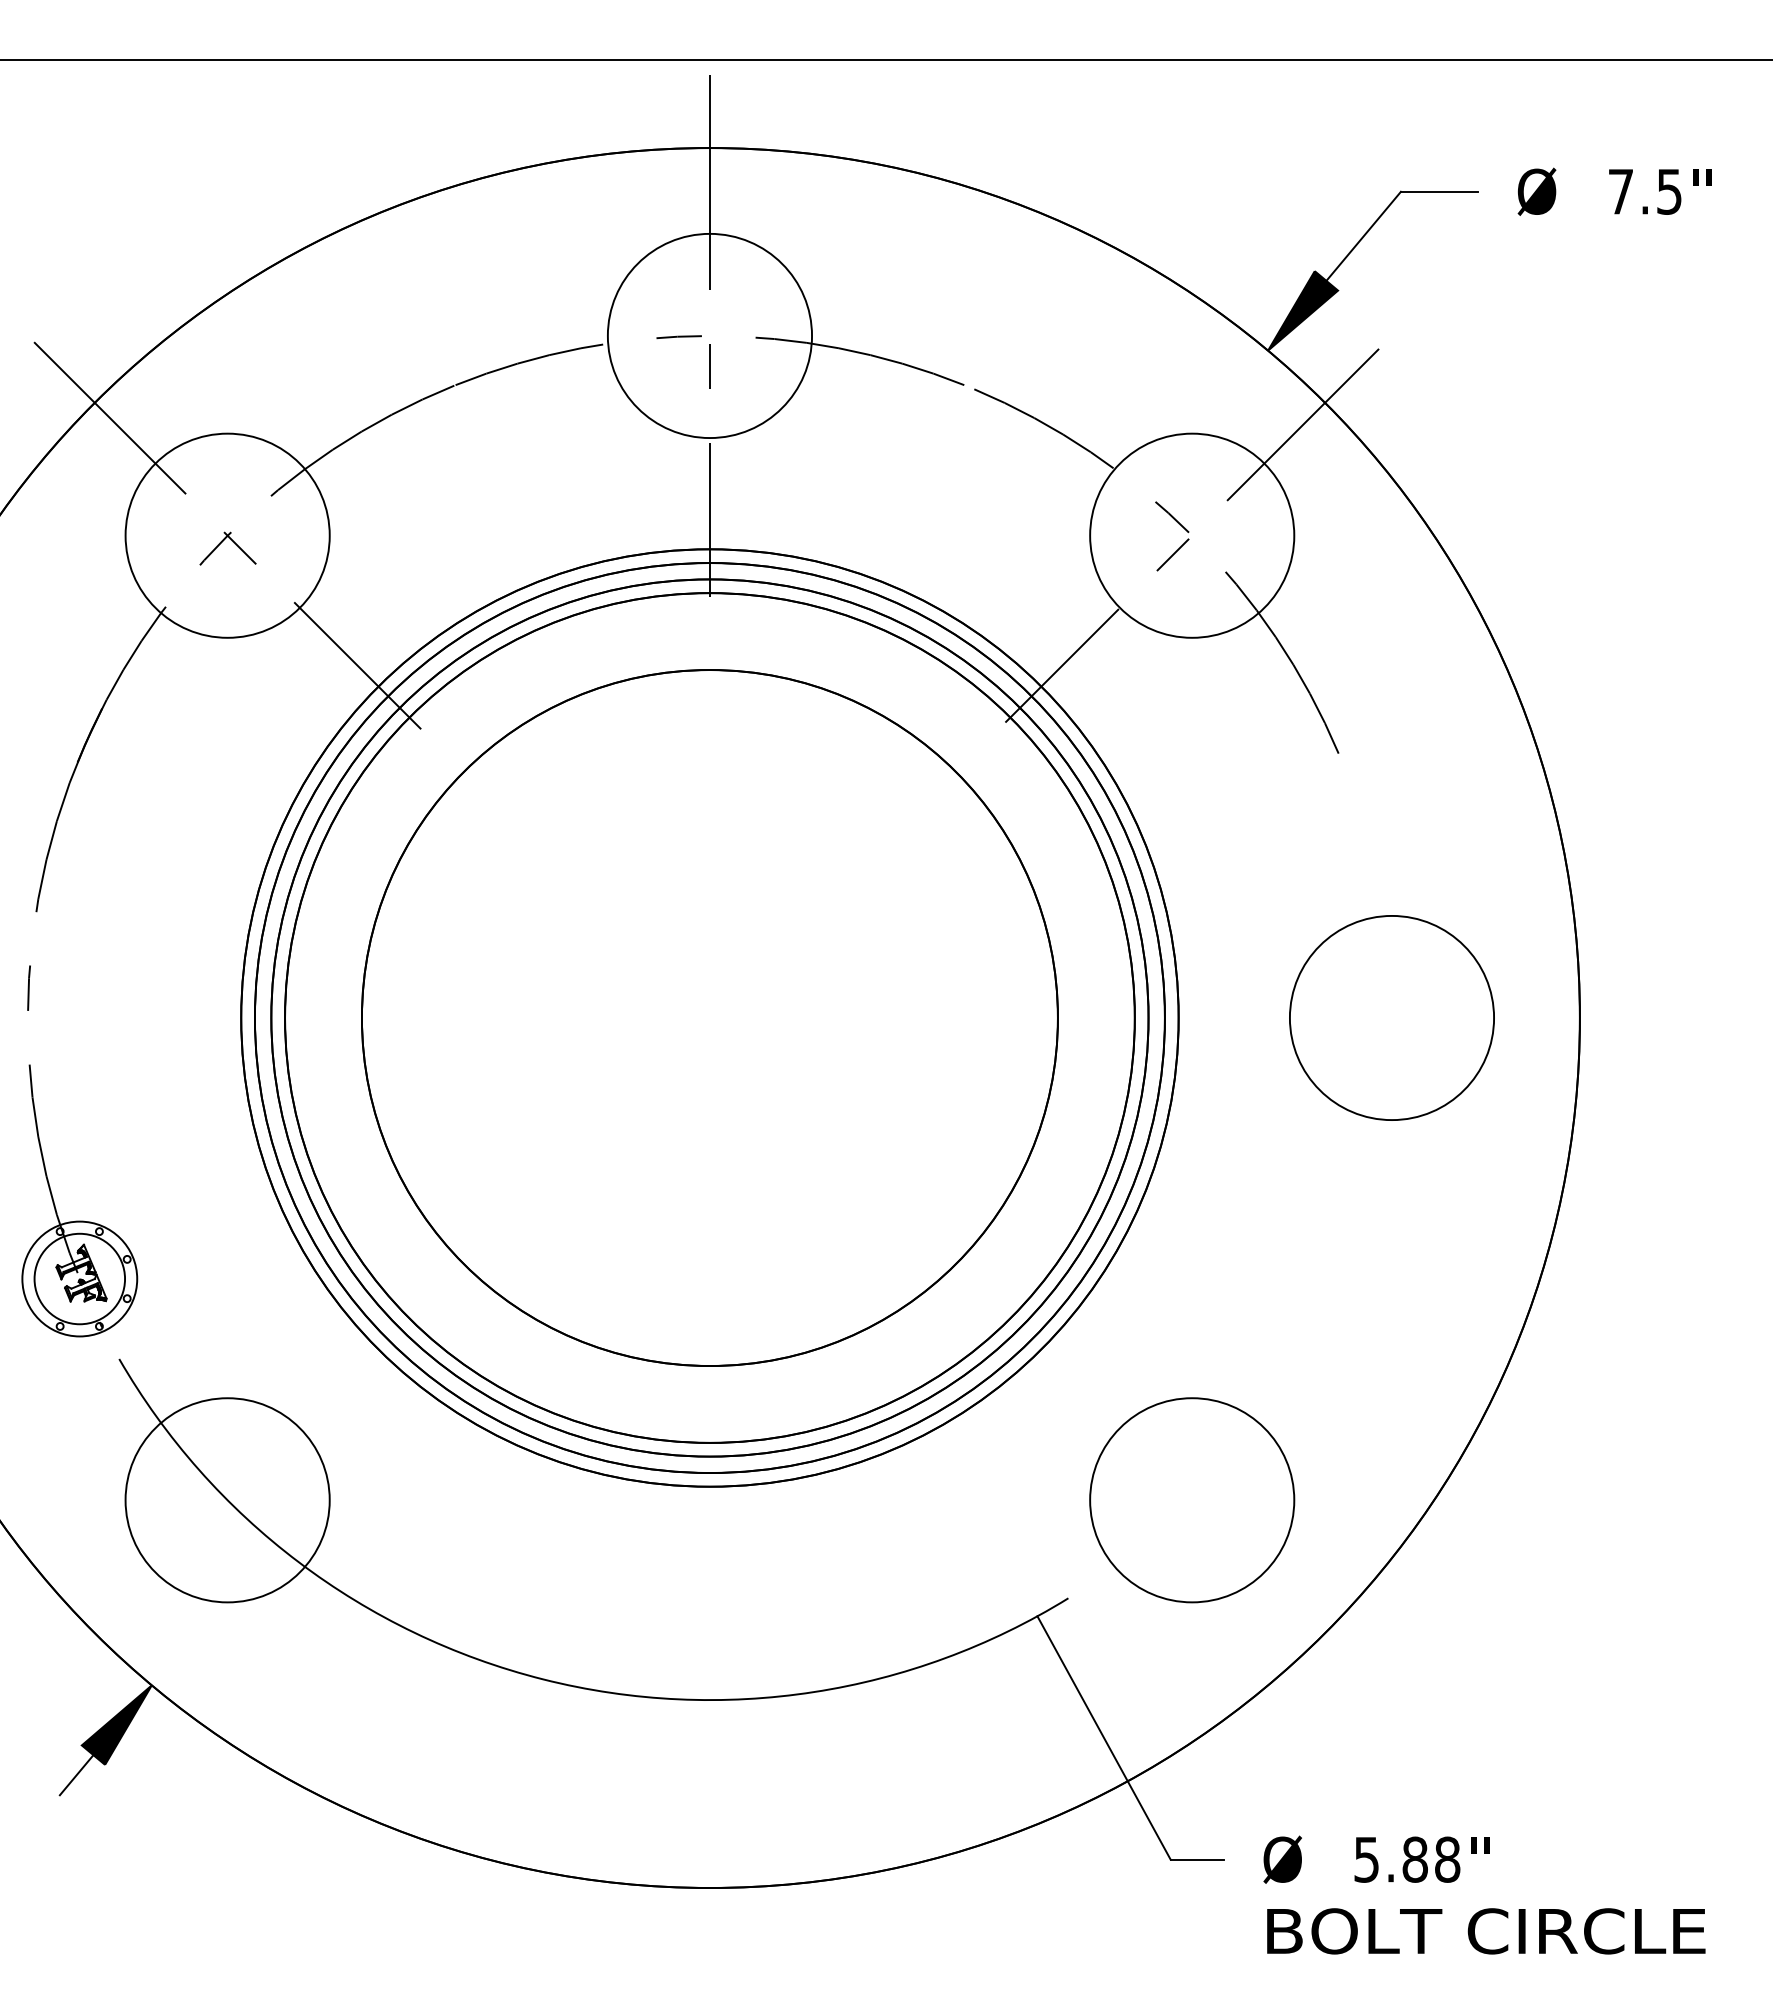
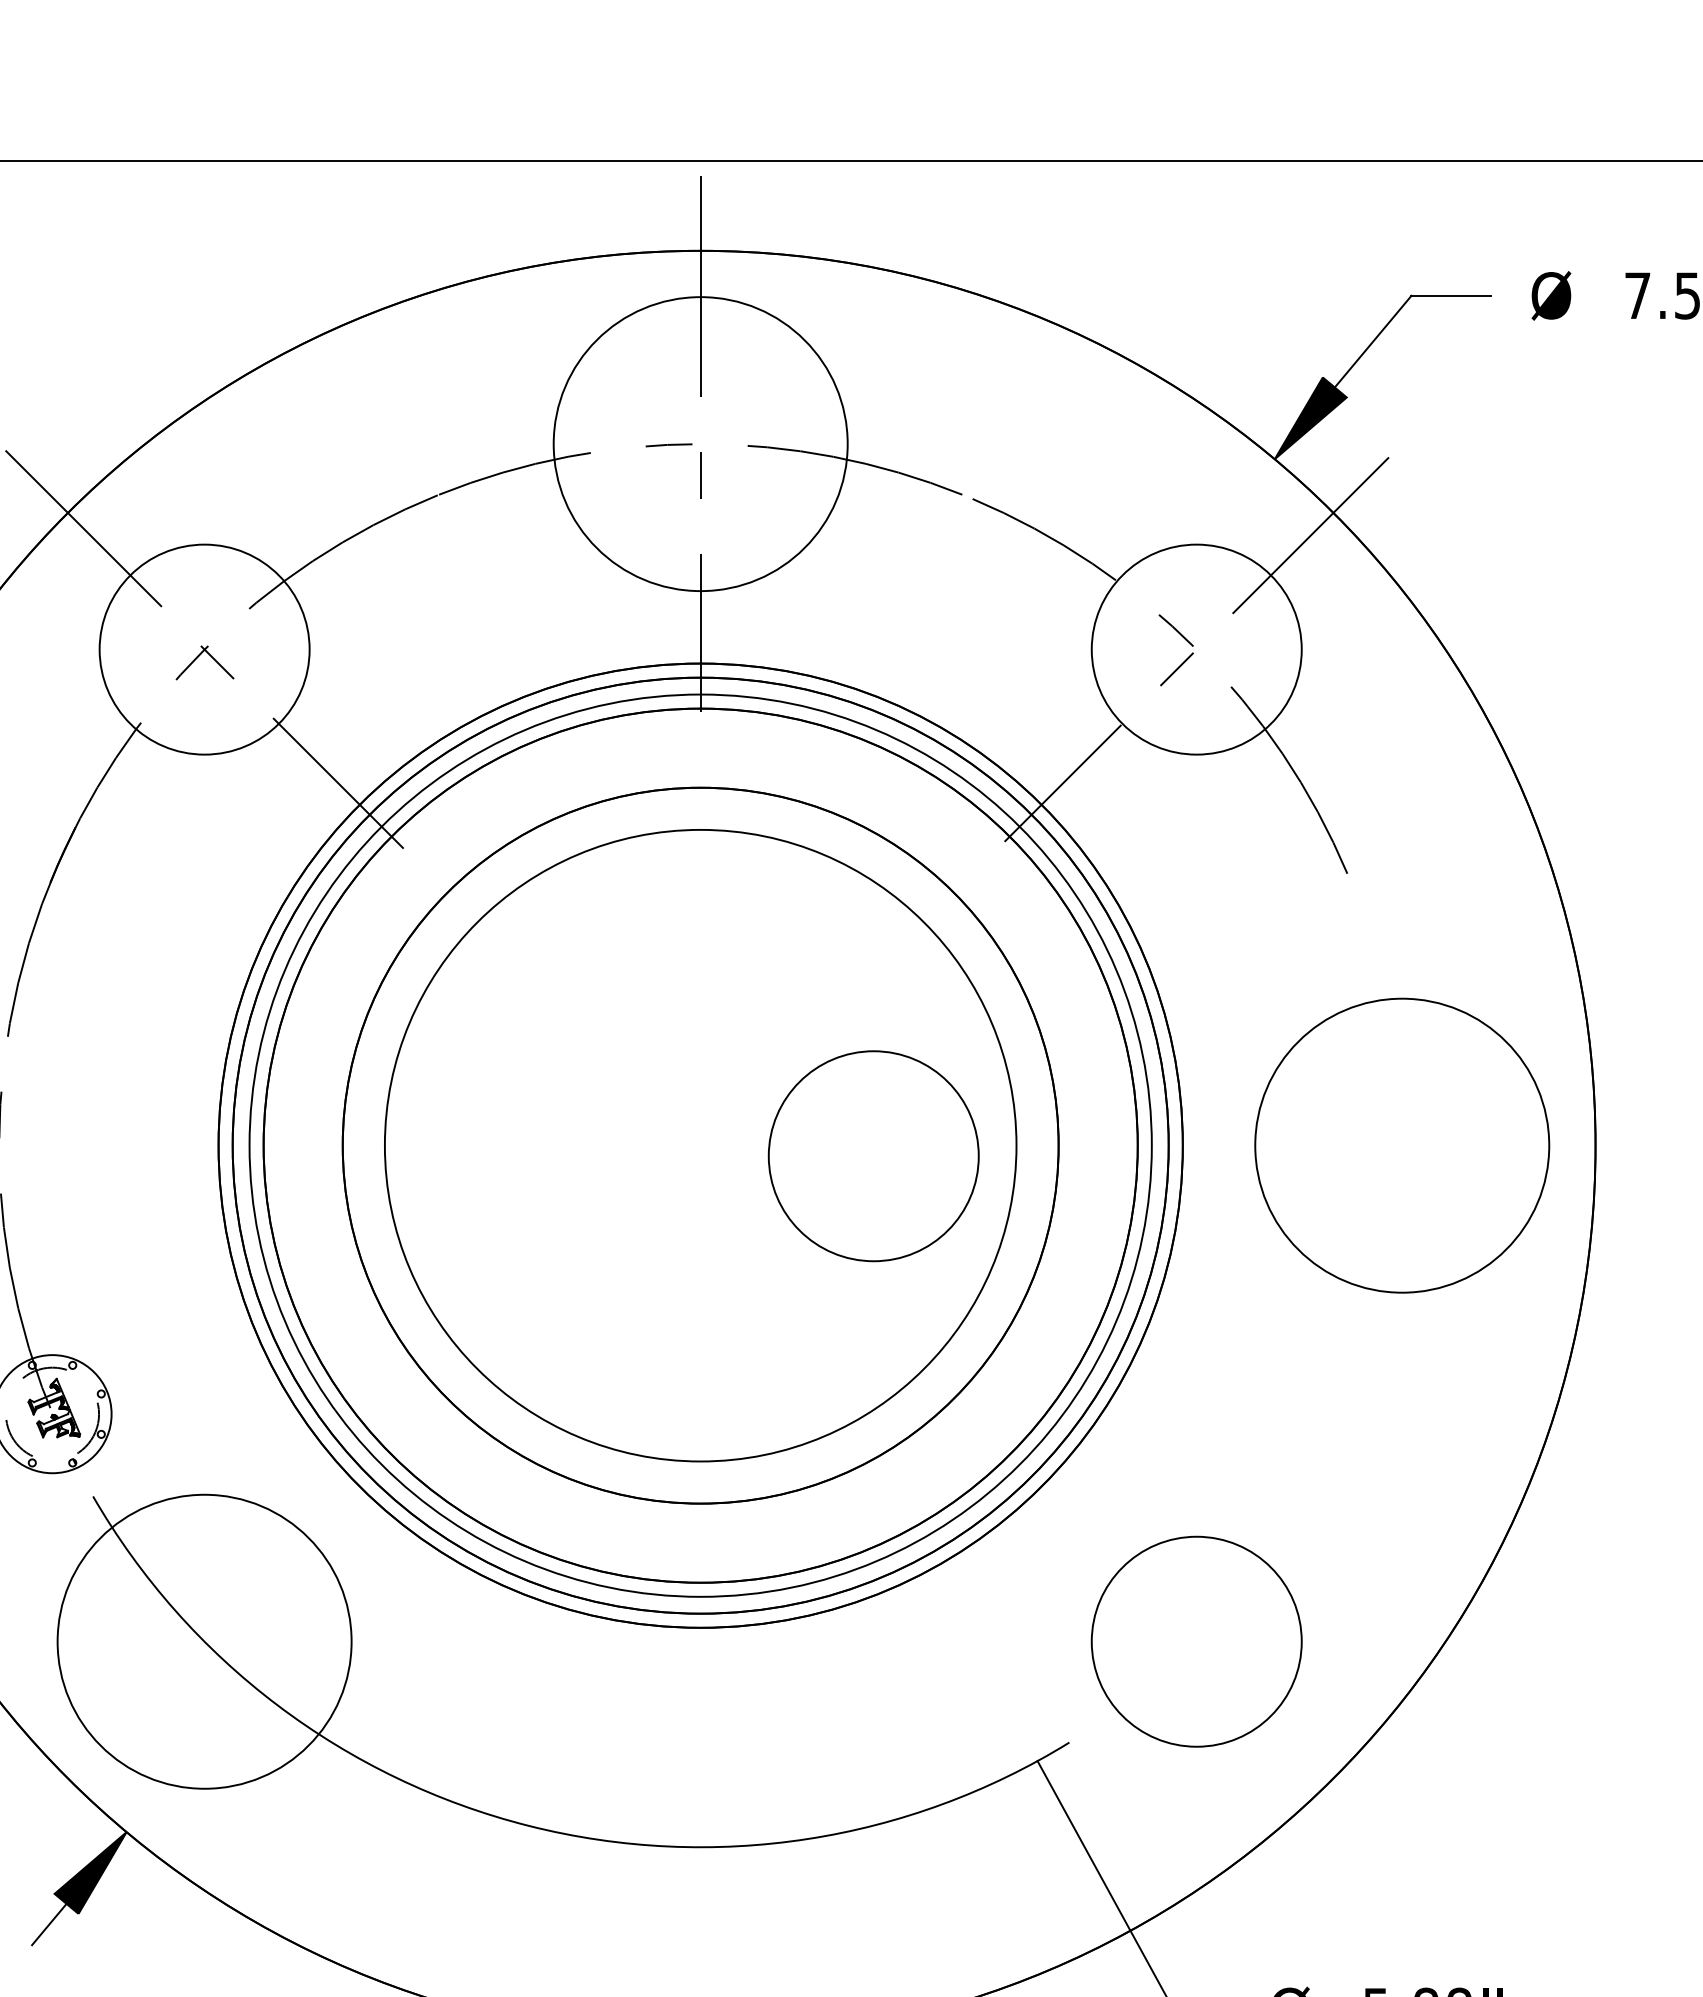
circle: (709, 335) -> (700, 443), size x1.4
circle: (709, 1017) -> (700, 1145), size x0.7
circle: (1391, 1017) -> (1401, 1145), size x1.4
circle: (878, 1028) -> (874, 1156), added
circle: (79, 1278) -> (52, 1413), solid -> dashed
circle: (227, 1500) -> (204, 1641), size x1.4

